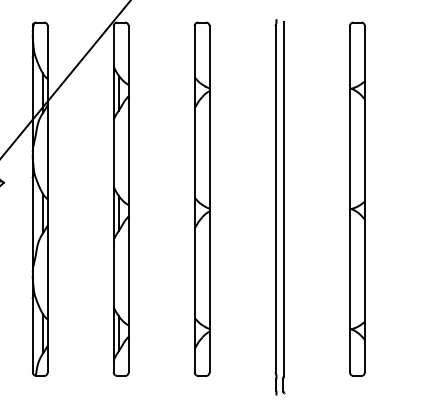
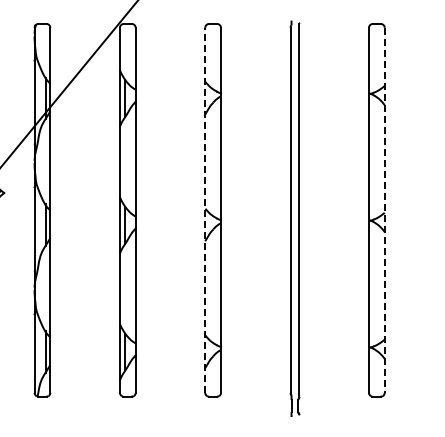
line: (194, 199) -> (205, 210), solid -> dashed
line: (364, 199) -> (384, 210), solid -> dashed

